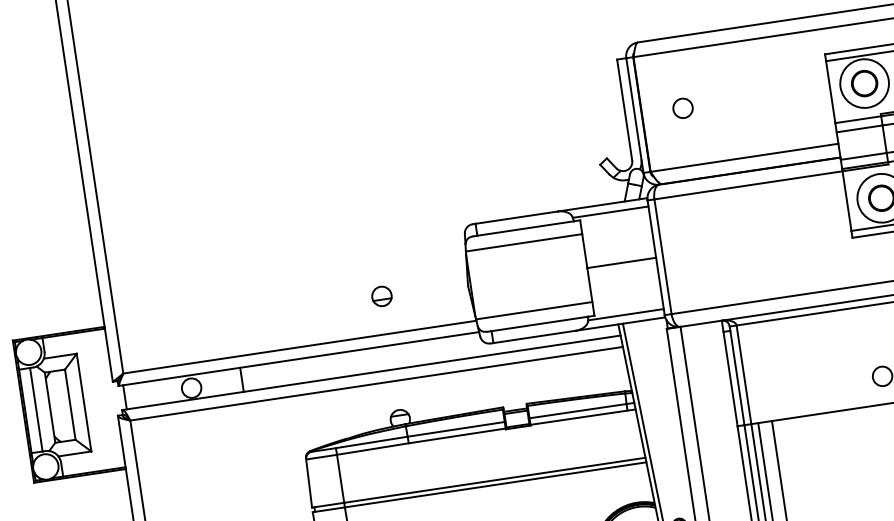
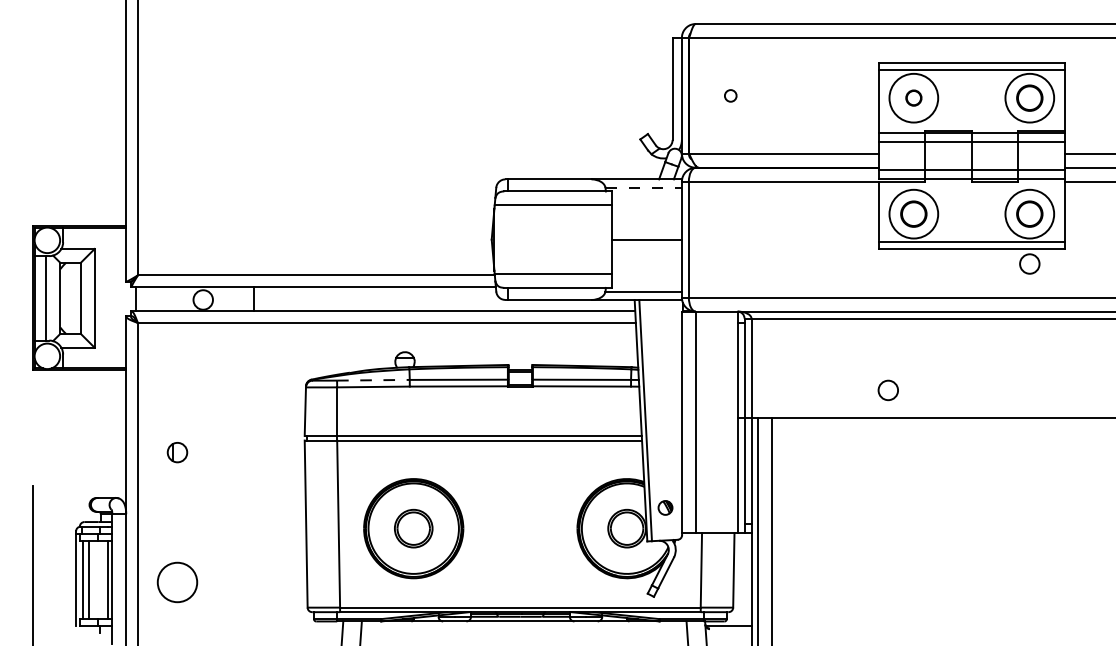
circle: (864, 82) -> (913, 97), size x0.6
circle: (682, 108) -> (730, 95), size x0.6
line: (611, 211) -> (644, 187), solid -> dashed
part: (381, 295) -> (404, 236), removed
line: (371, 442) -> (373, 380), solid -> dashed

